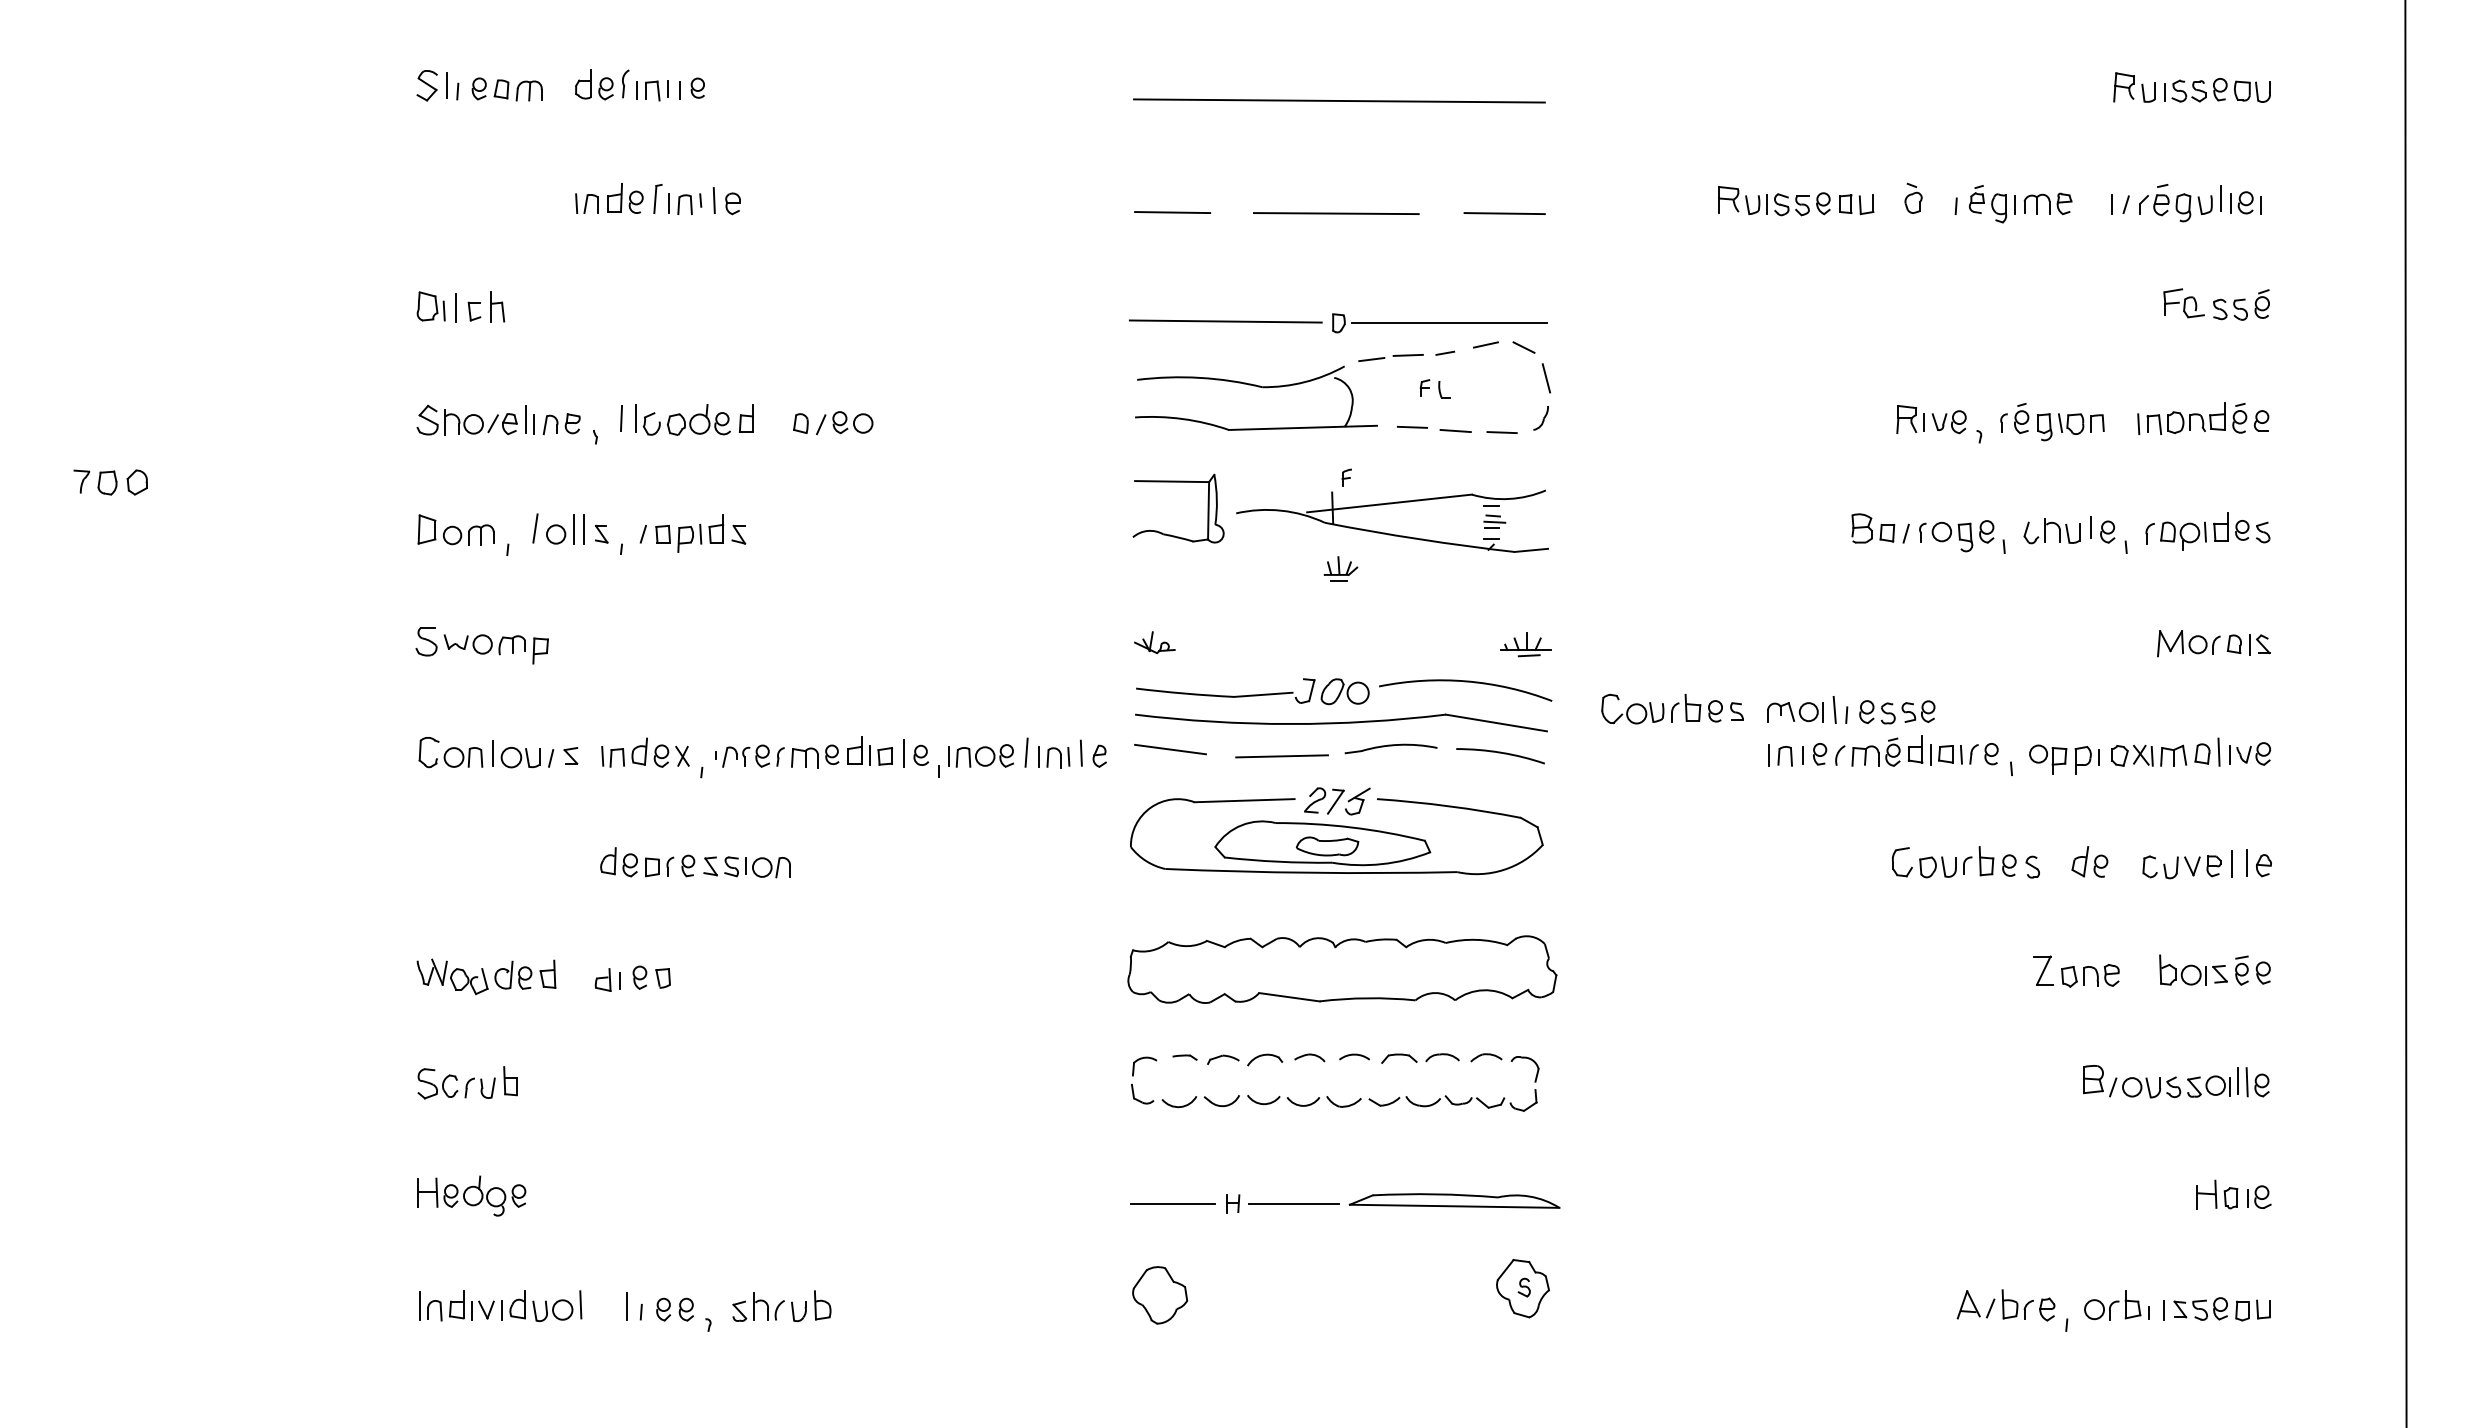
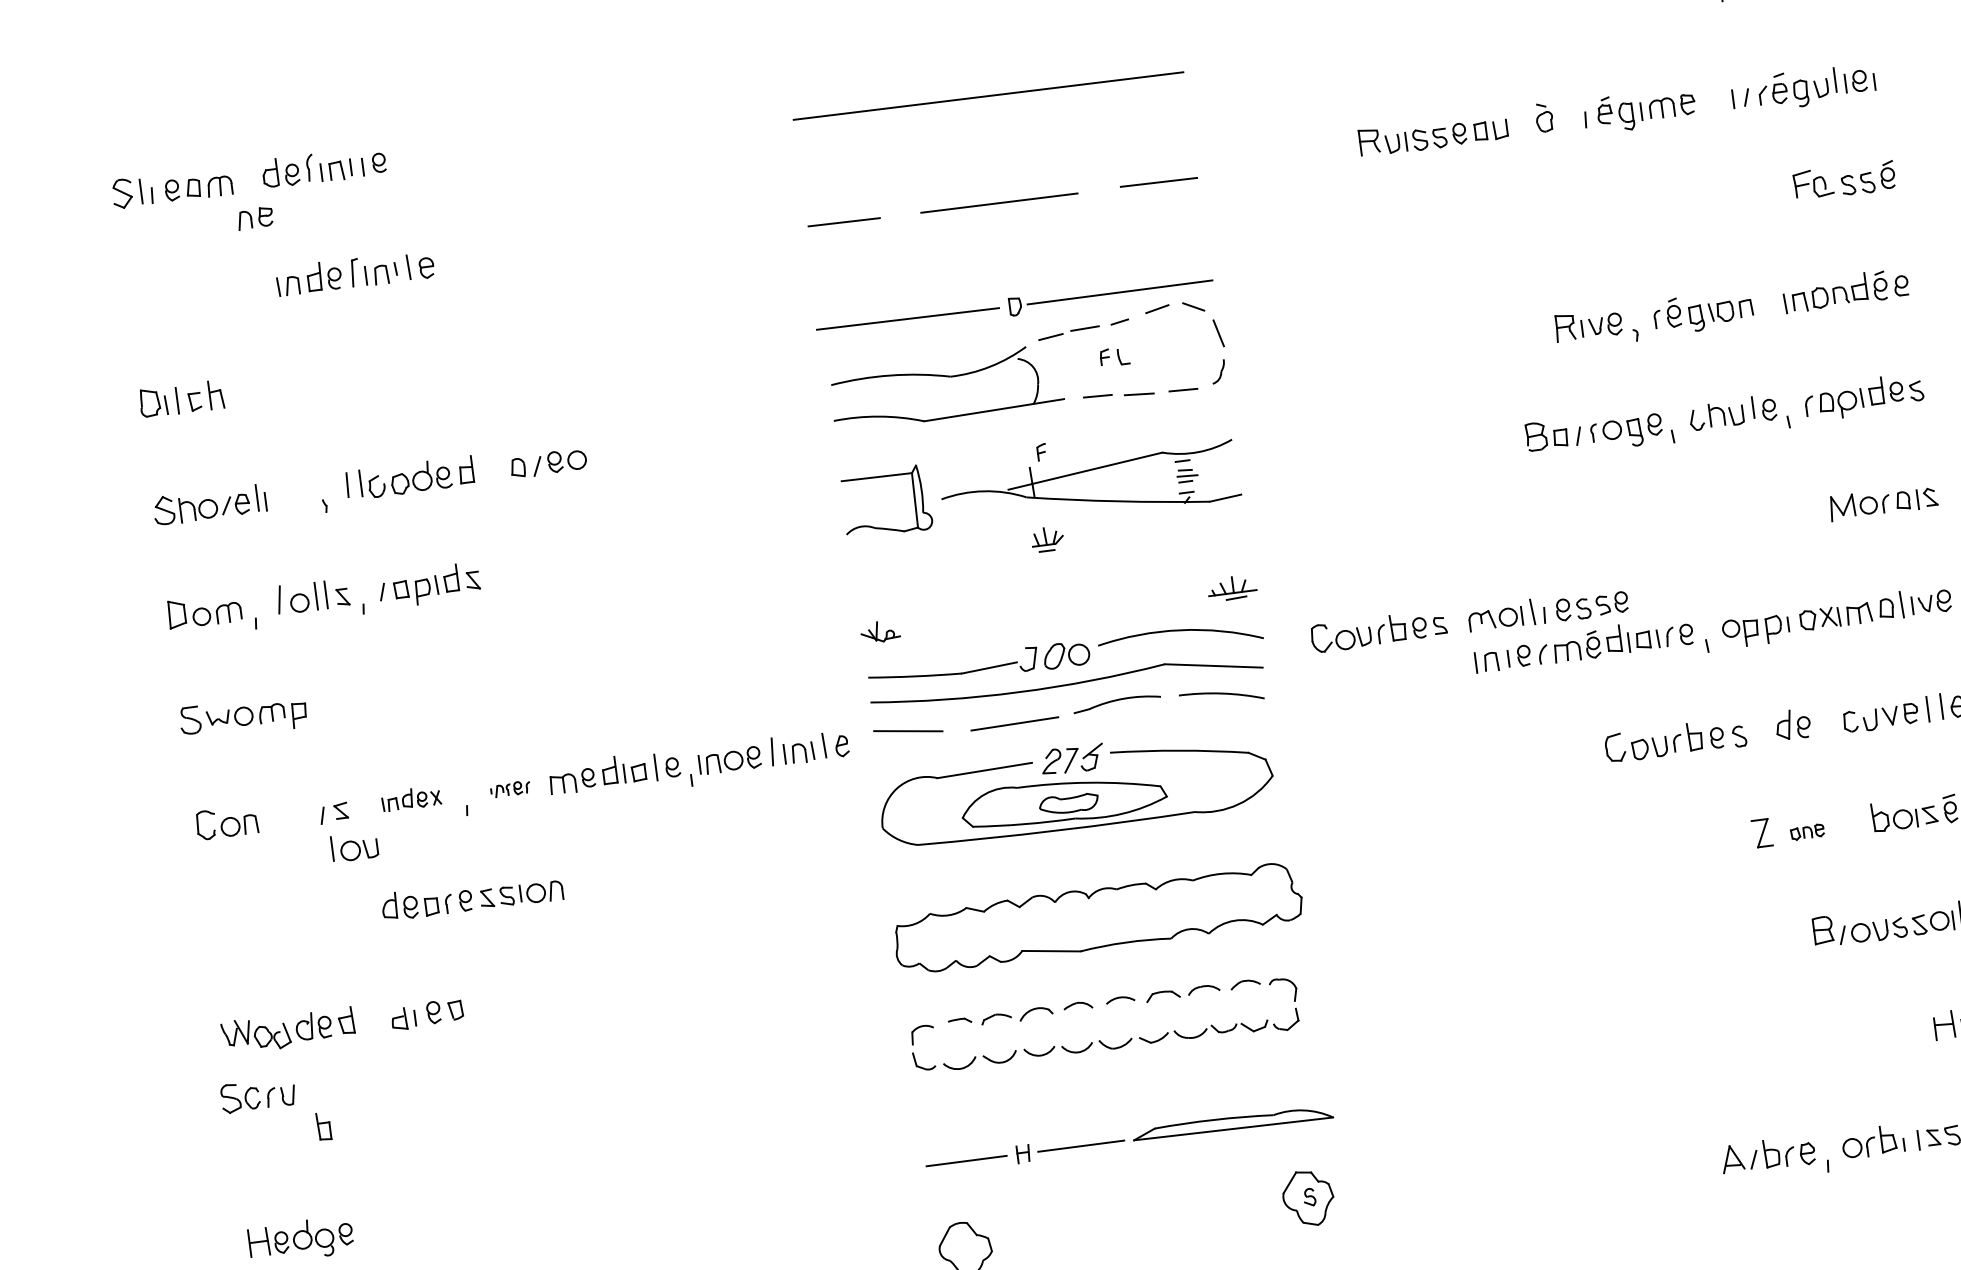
part: (561, 424) -> (255, 218), moved
part: (645, 752) -> (411, 798), size x0.7
part: (516, 754) -> (355, 847), moved
part: (749, 755) -> (510, 788), size x0.6
part: (2090, 975) -> (1807, 832), size x0.6
part: (456, 1083) -> (258, 1094), moved

